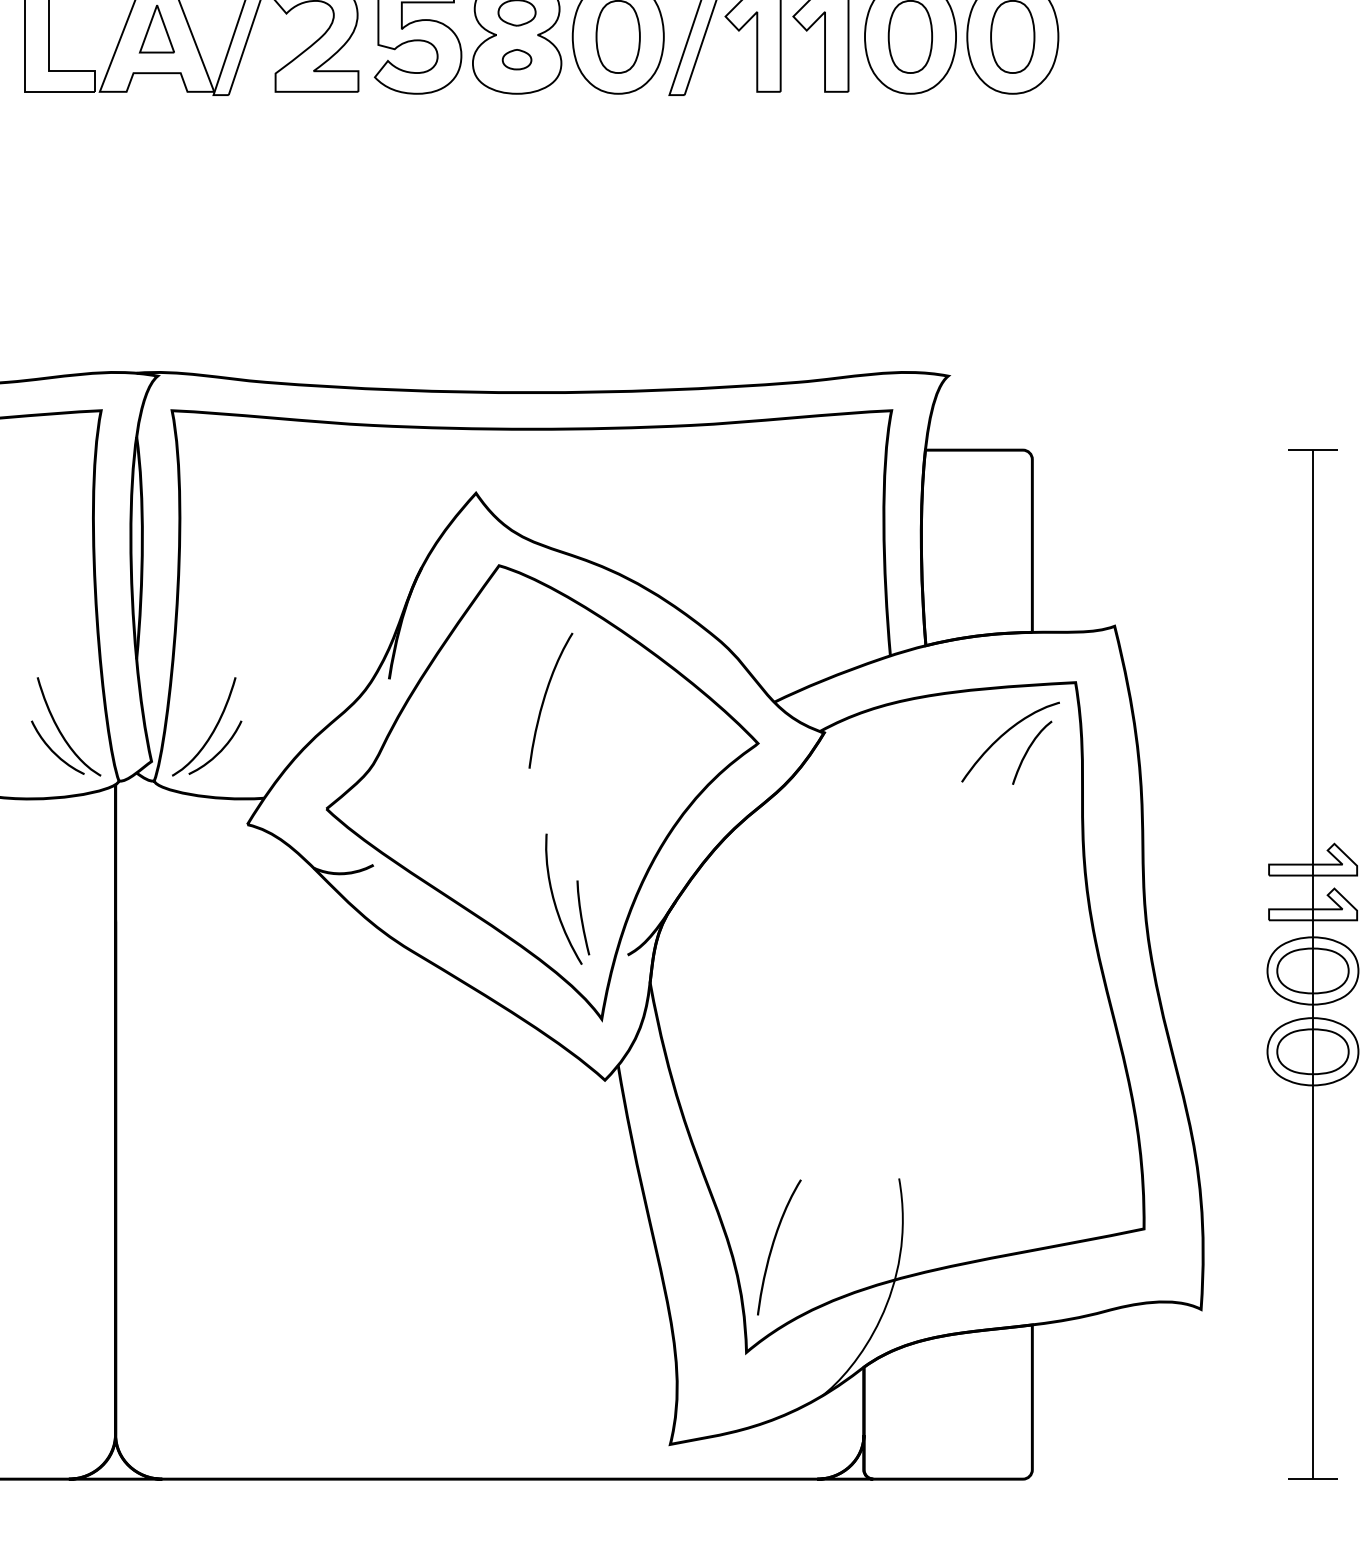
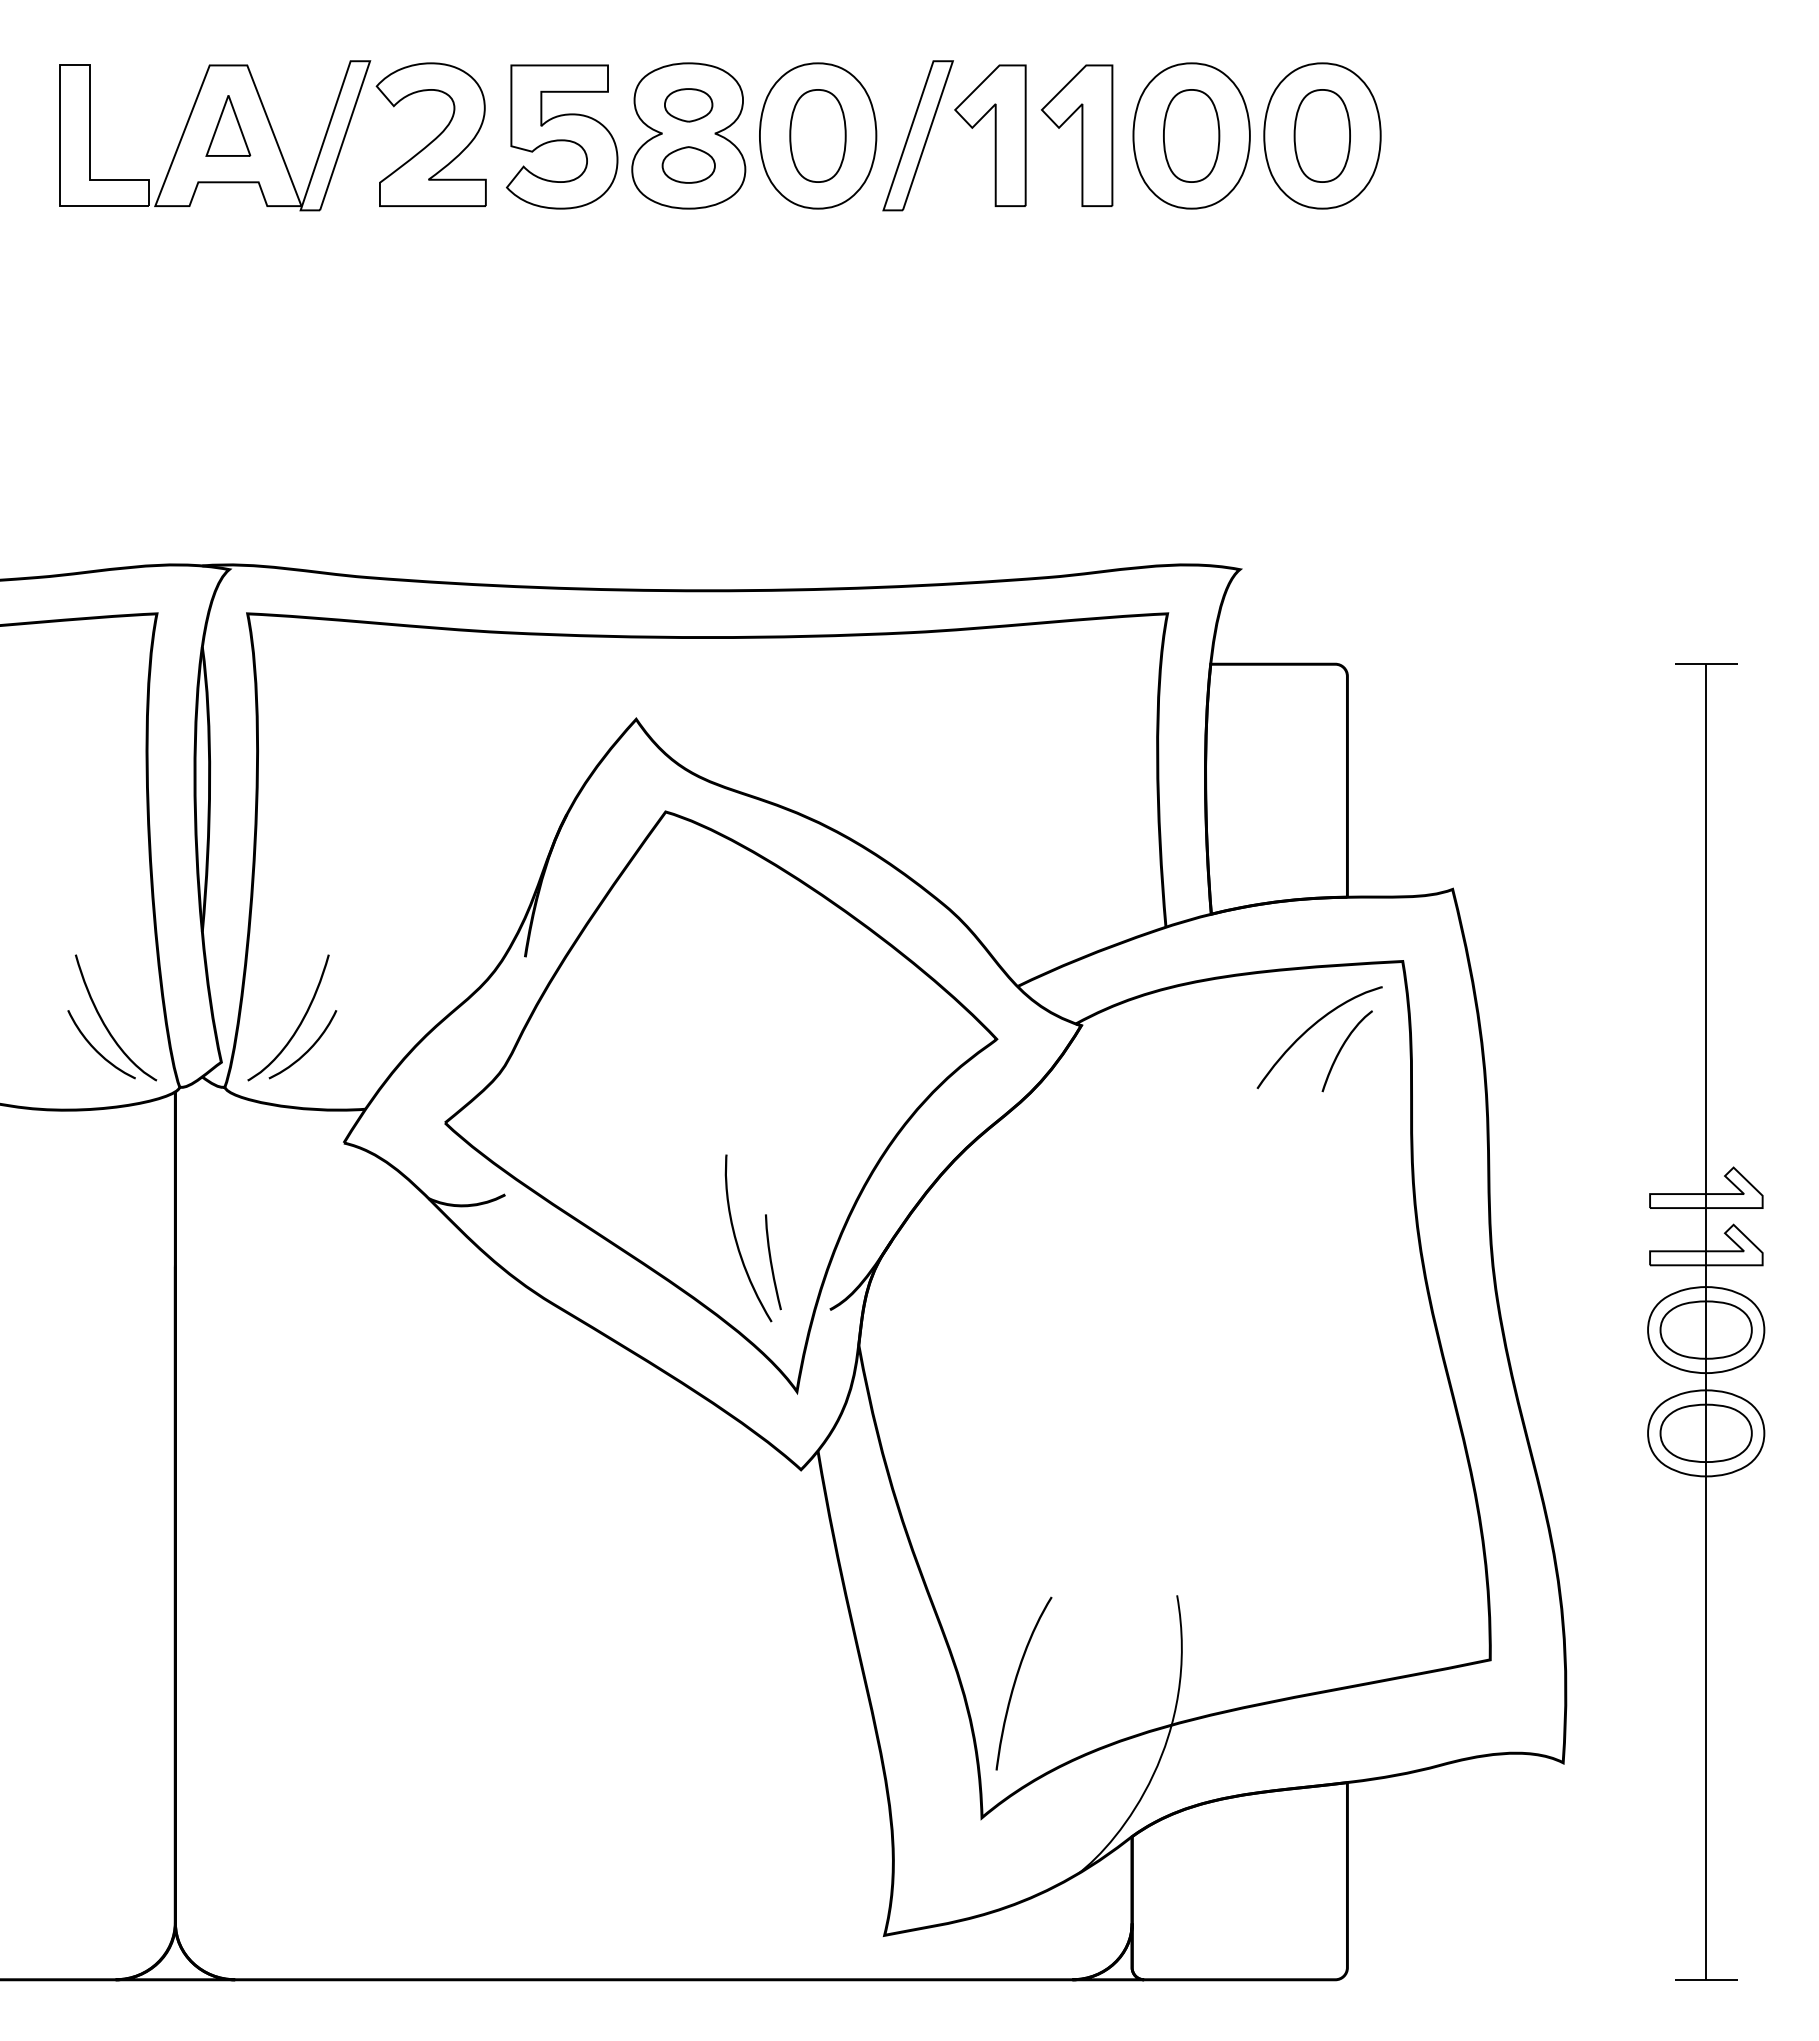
part: (516, 59) -> (688, 164), size x1.43
curve: (545, 699) -> (724, 982), removed

